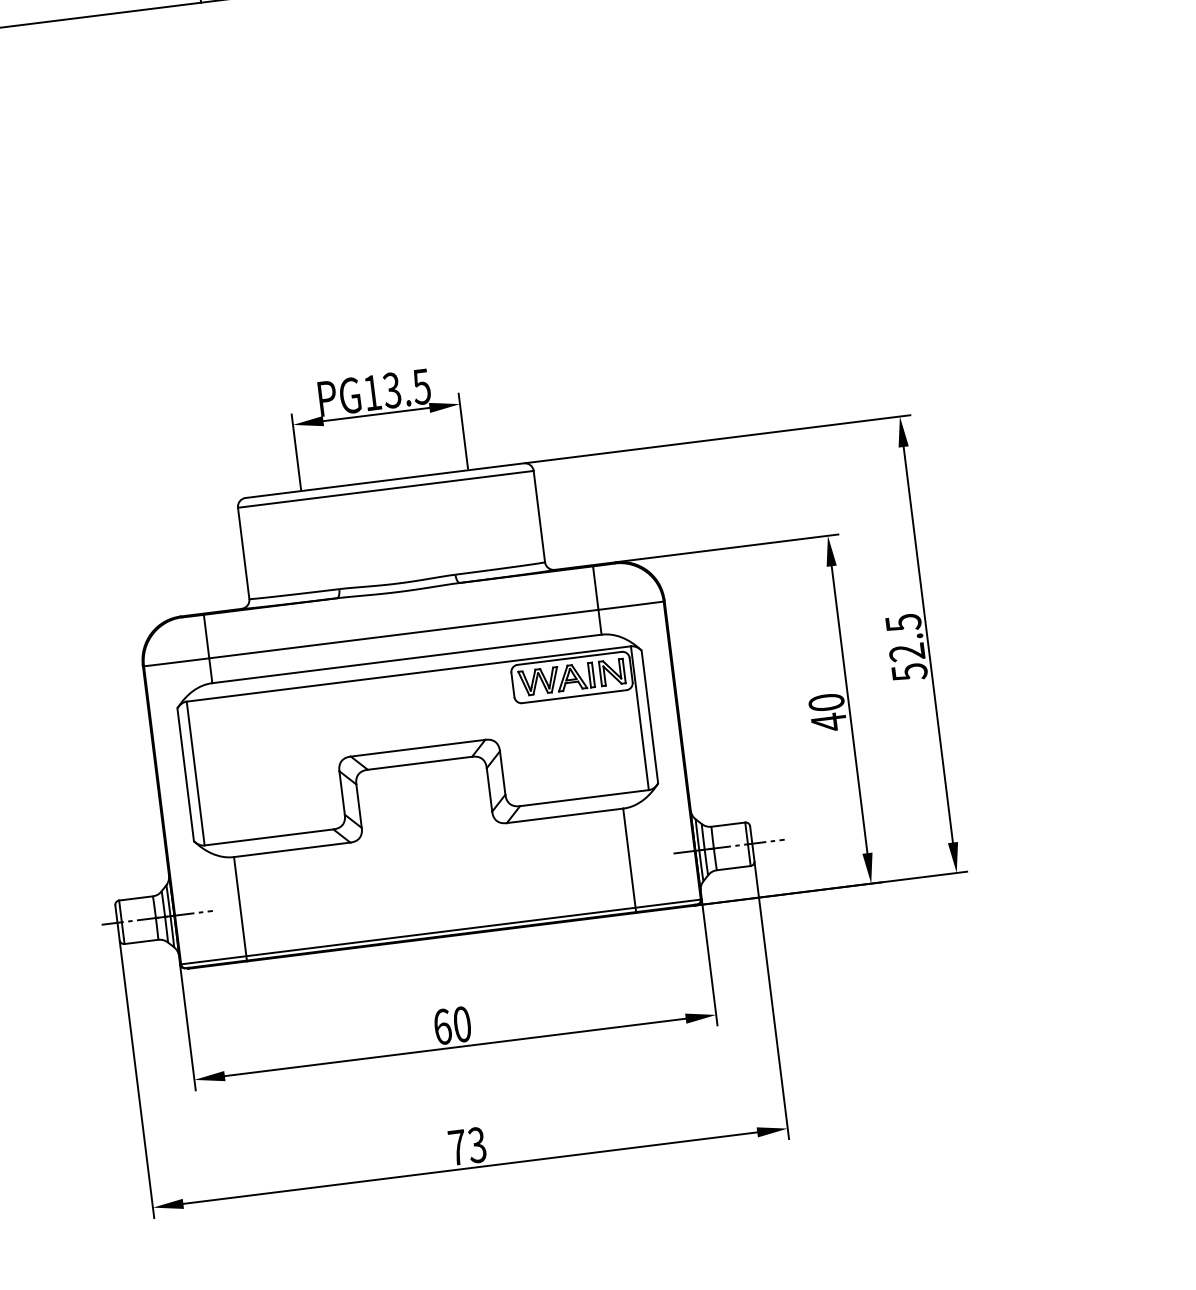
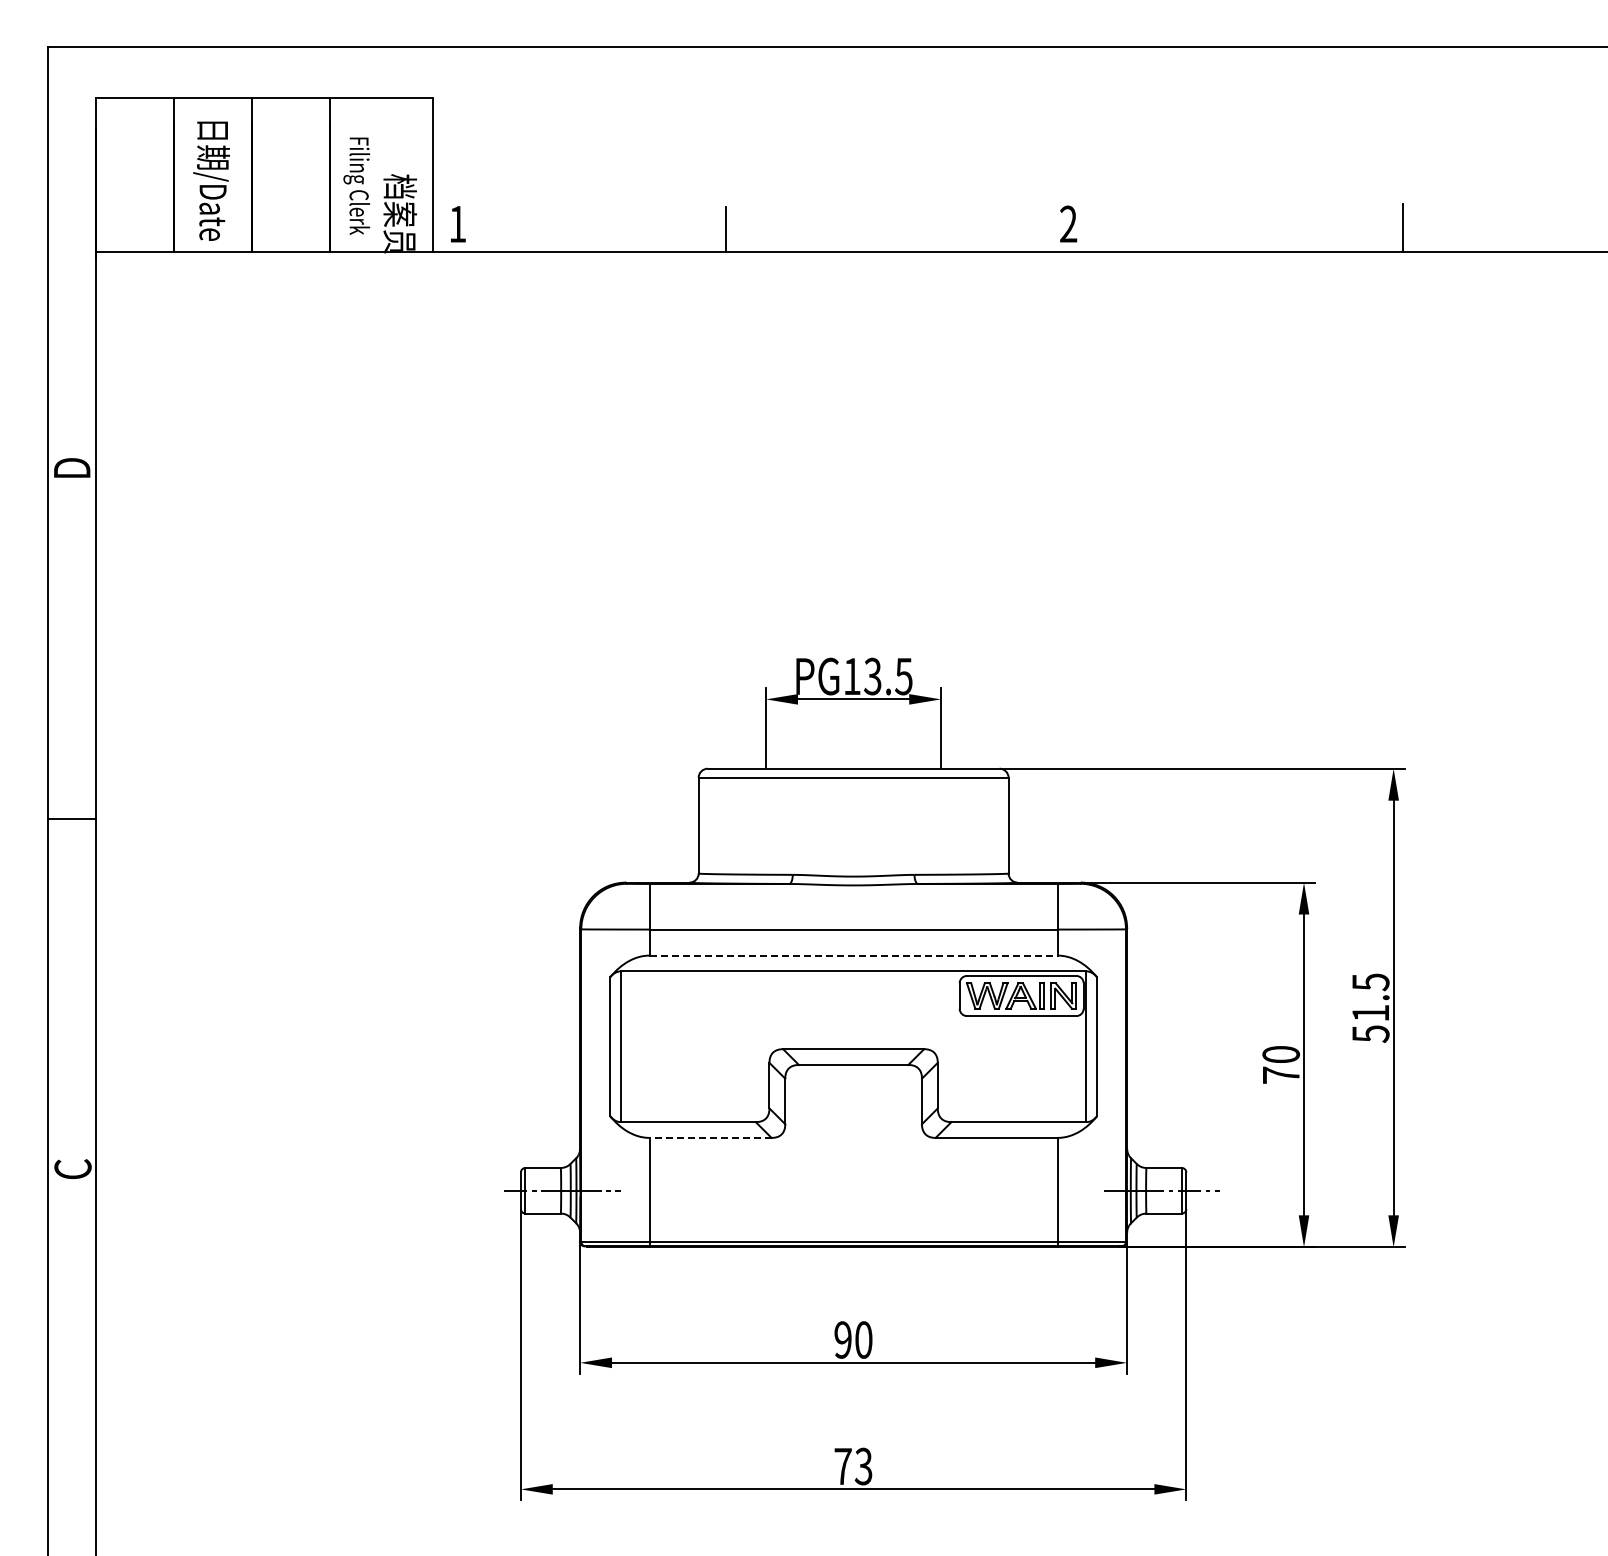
text: (906, 651) -> (1370, 1012), 52.5 -> 51.5
line: (406, 658) -> (853, 955), solid -> dashed
text: (829, 722) -> (1281, 1075), 40 -> 70
line: (292, 849) -> (710, 1137), solid -> dashed
text: (441, 1026) -> (842, 1339), 60 -> 90

